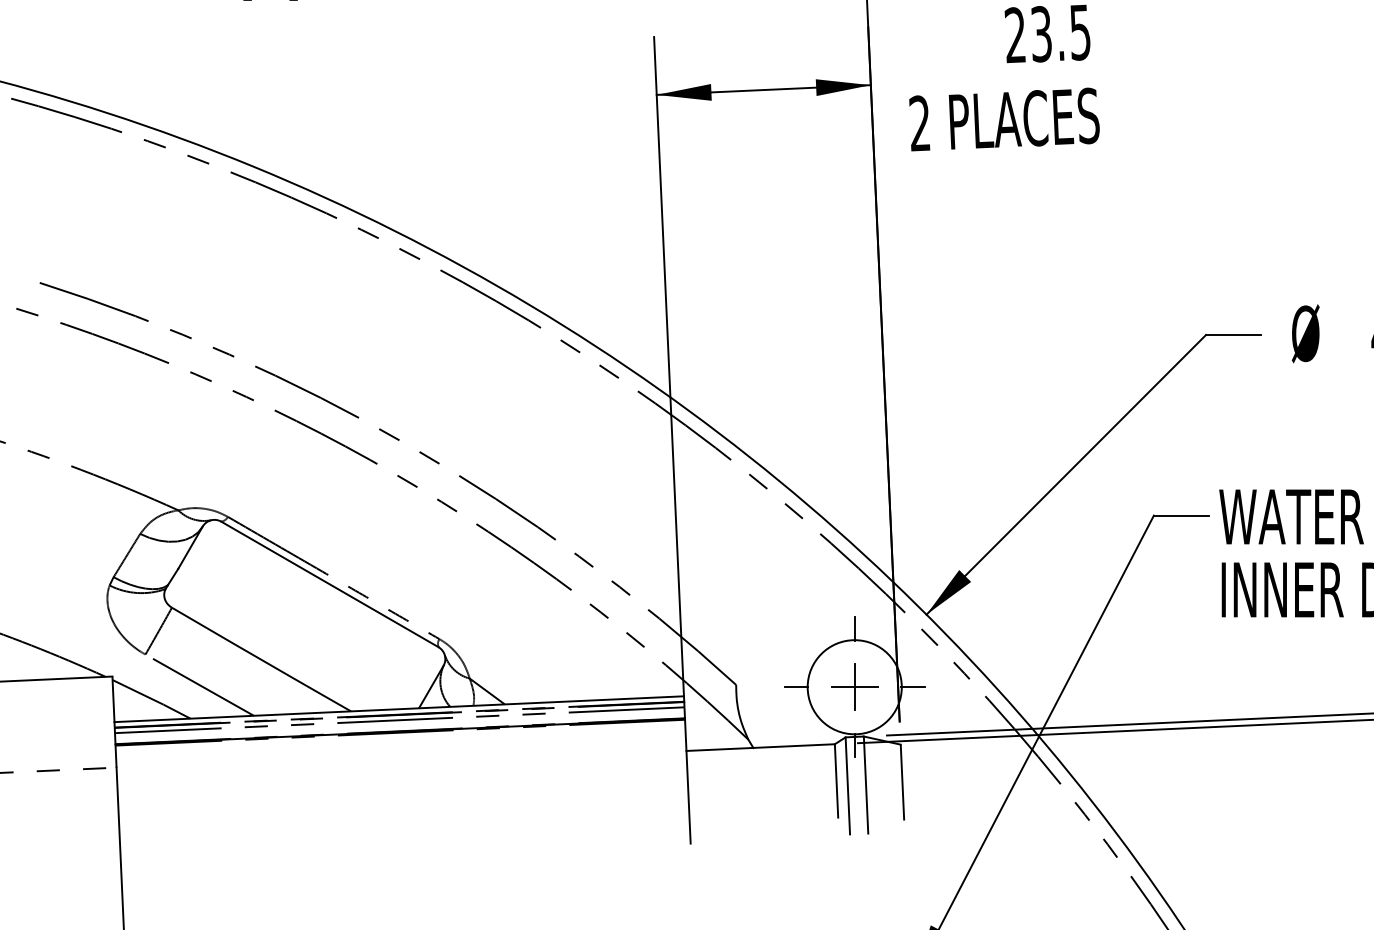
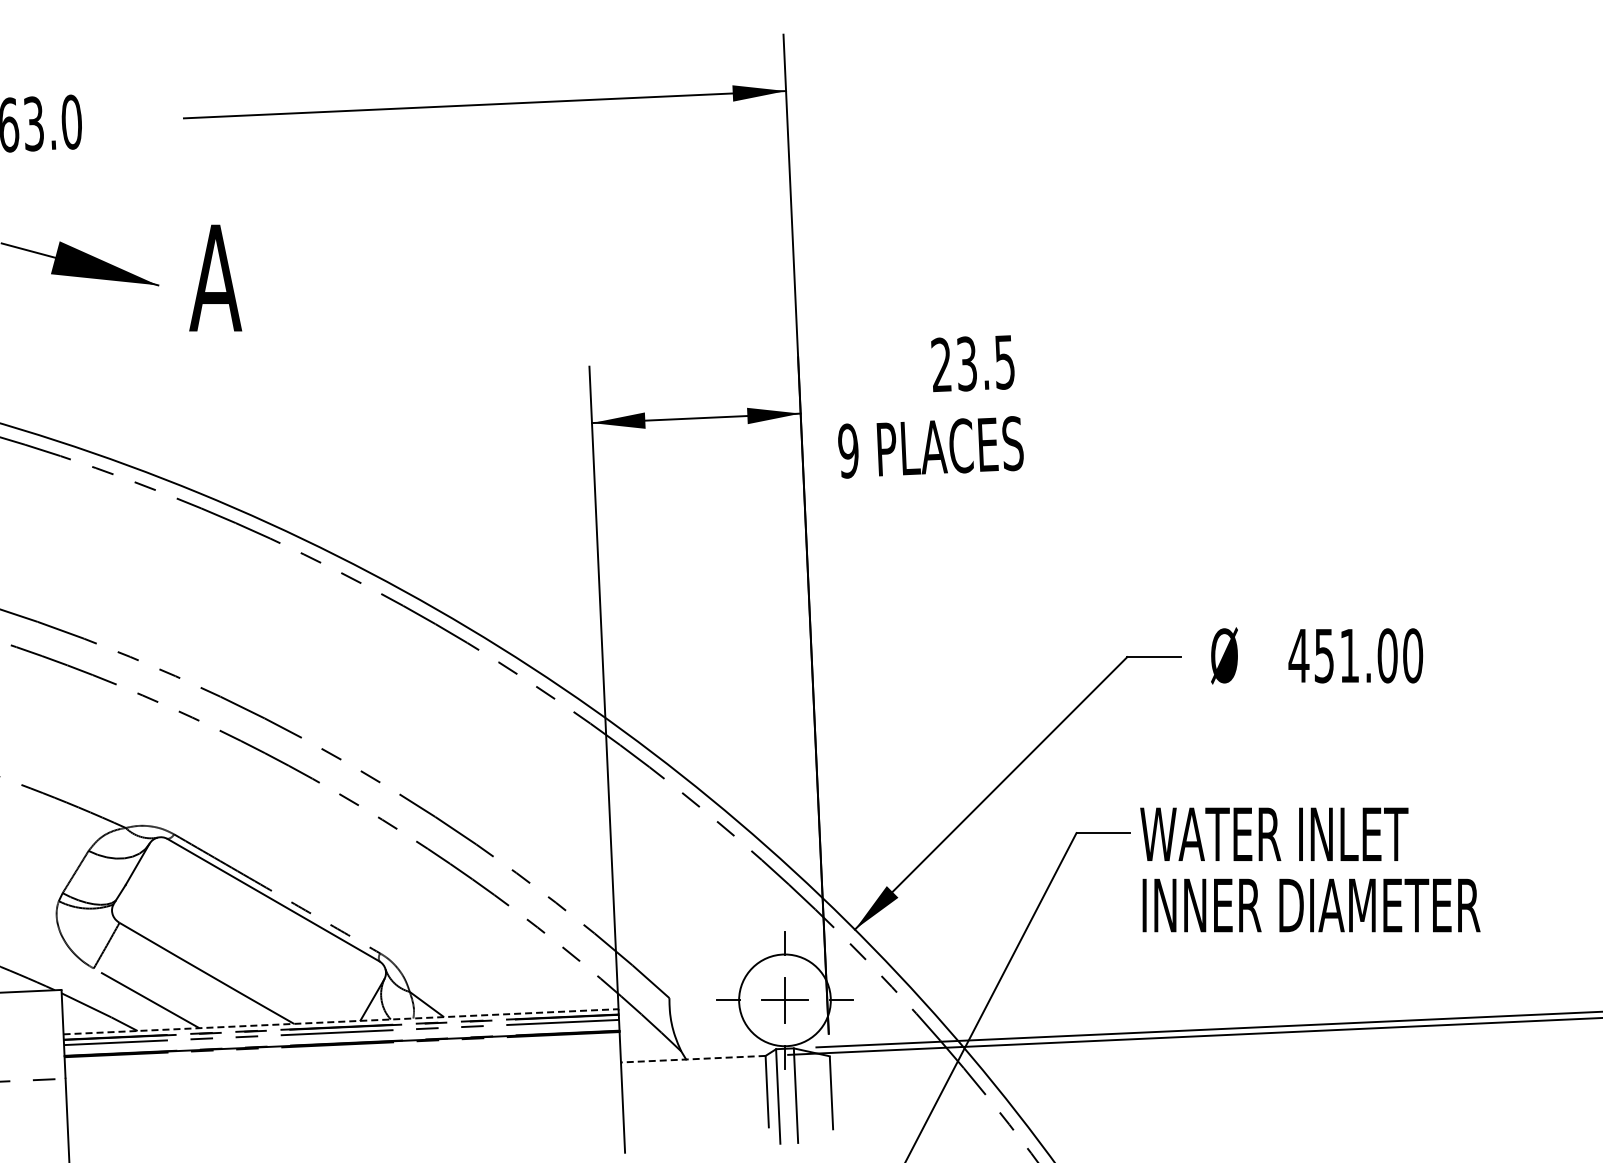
text: (919, 123) -> (848, 450), 2 -> 9
line: (399, 708) -> (341, 1021), solid -> dashed
line: (759, 747) -> (692, 1059), solid -> dashed

